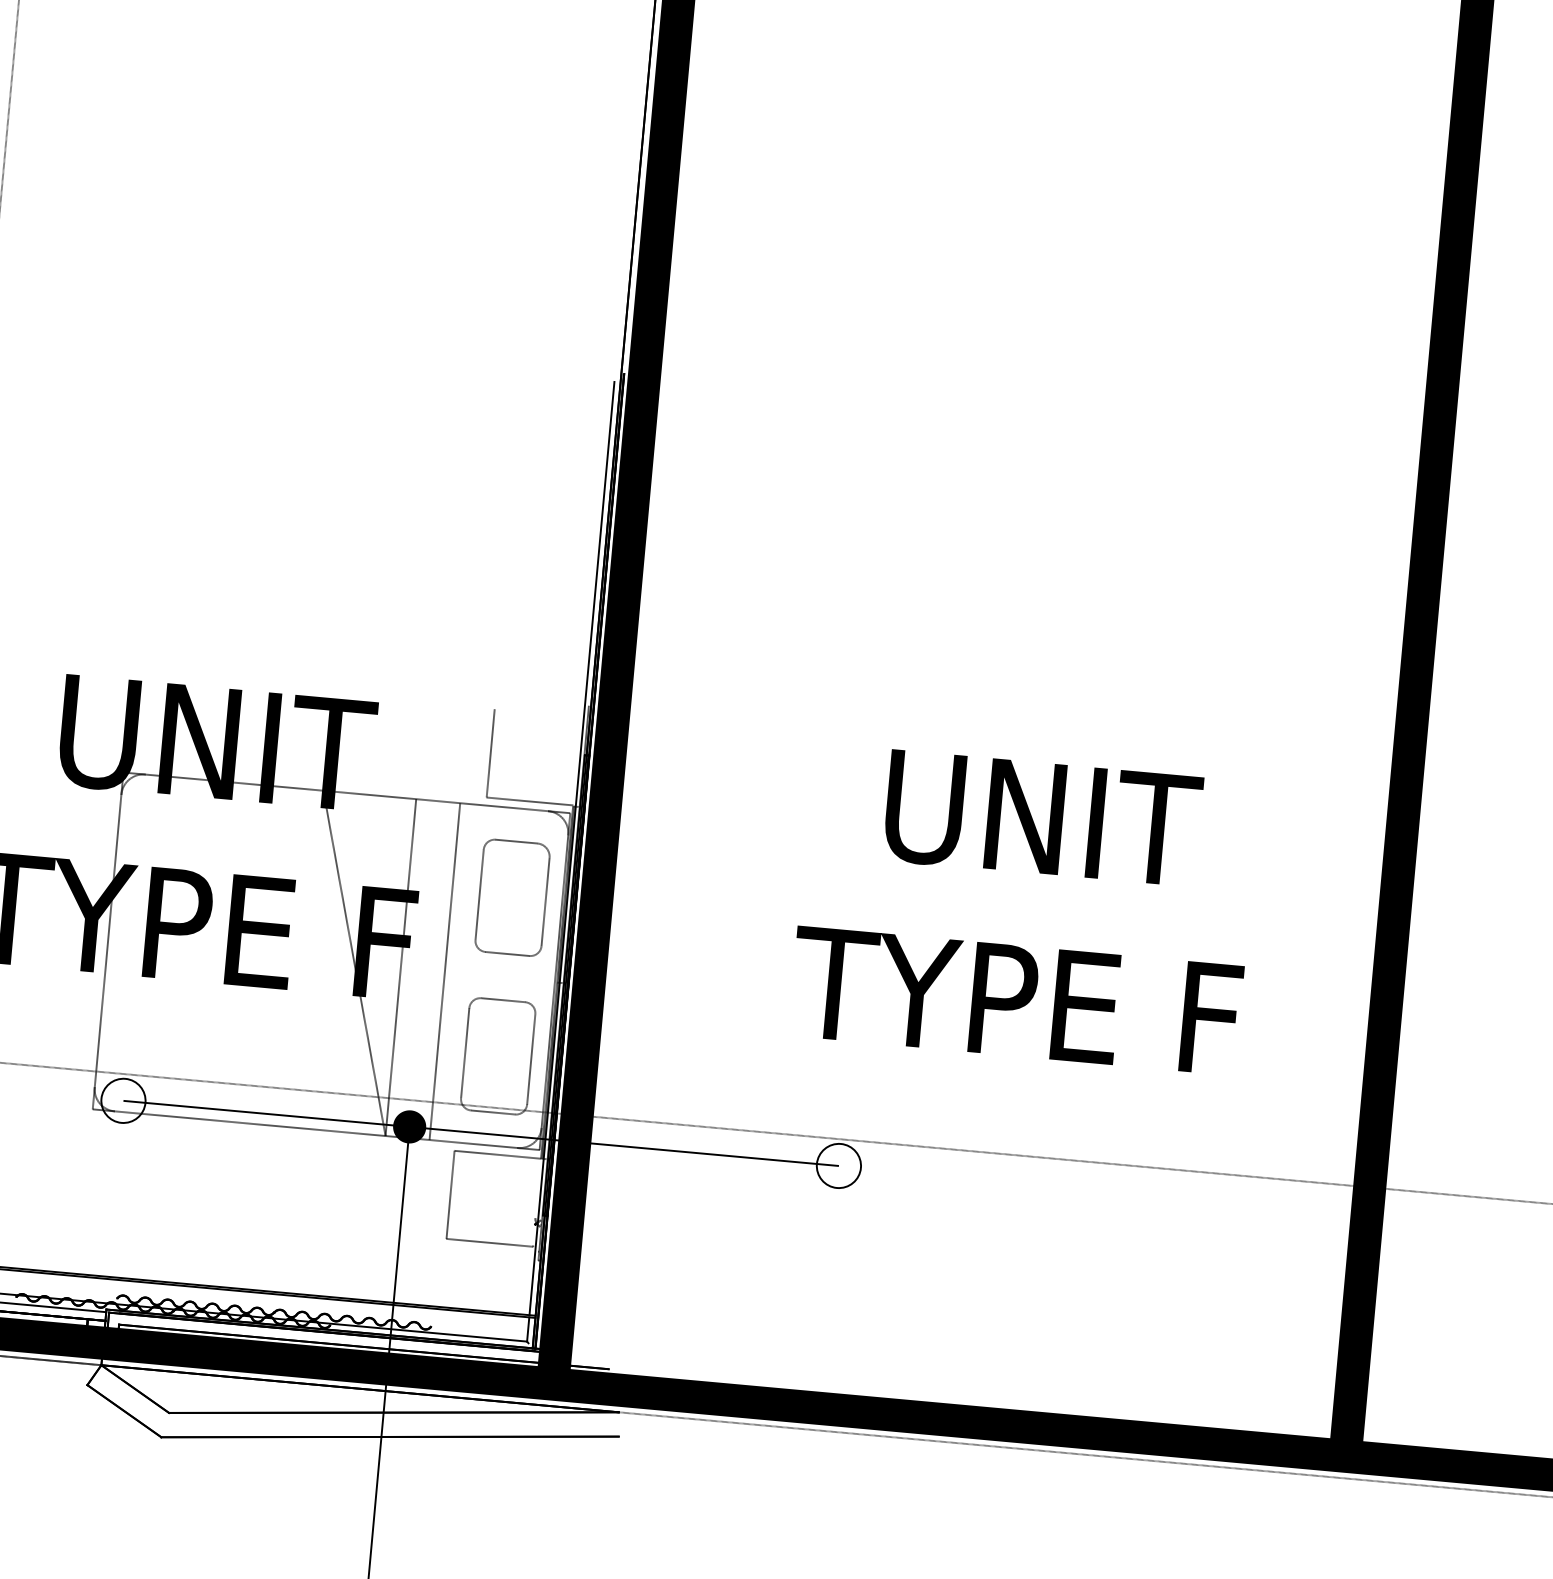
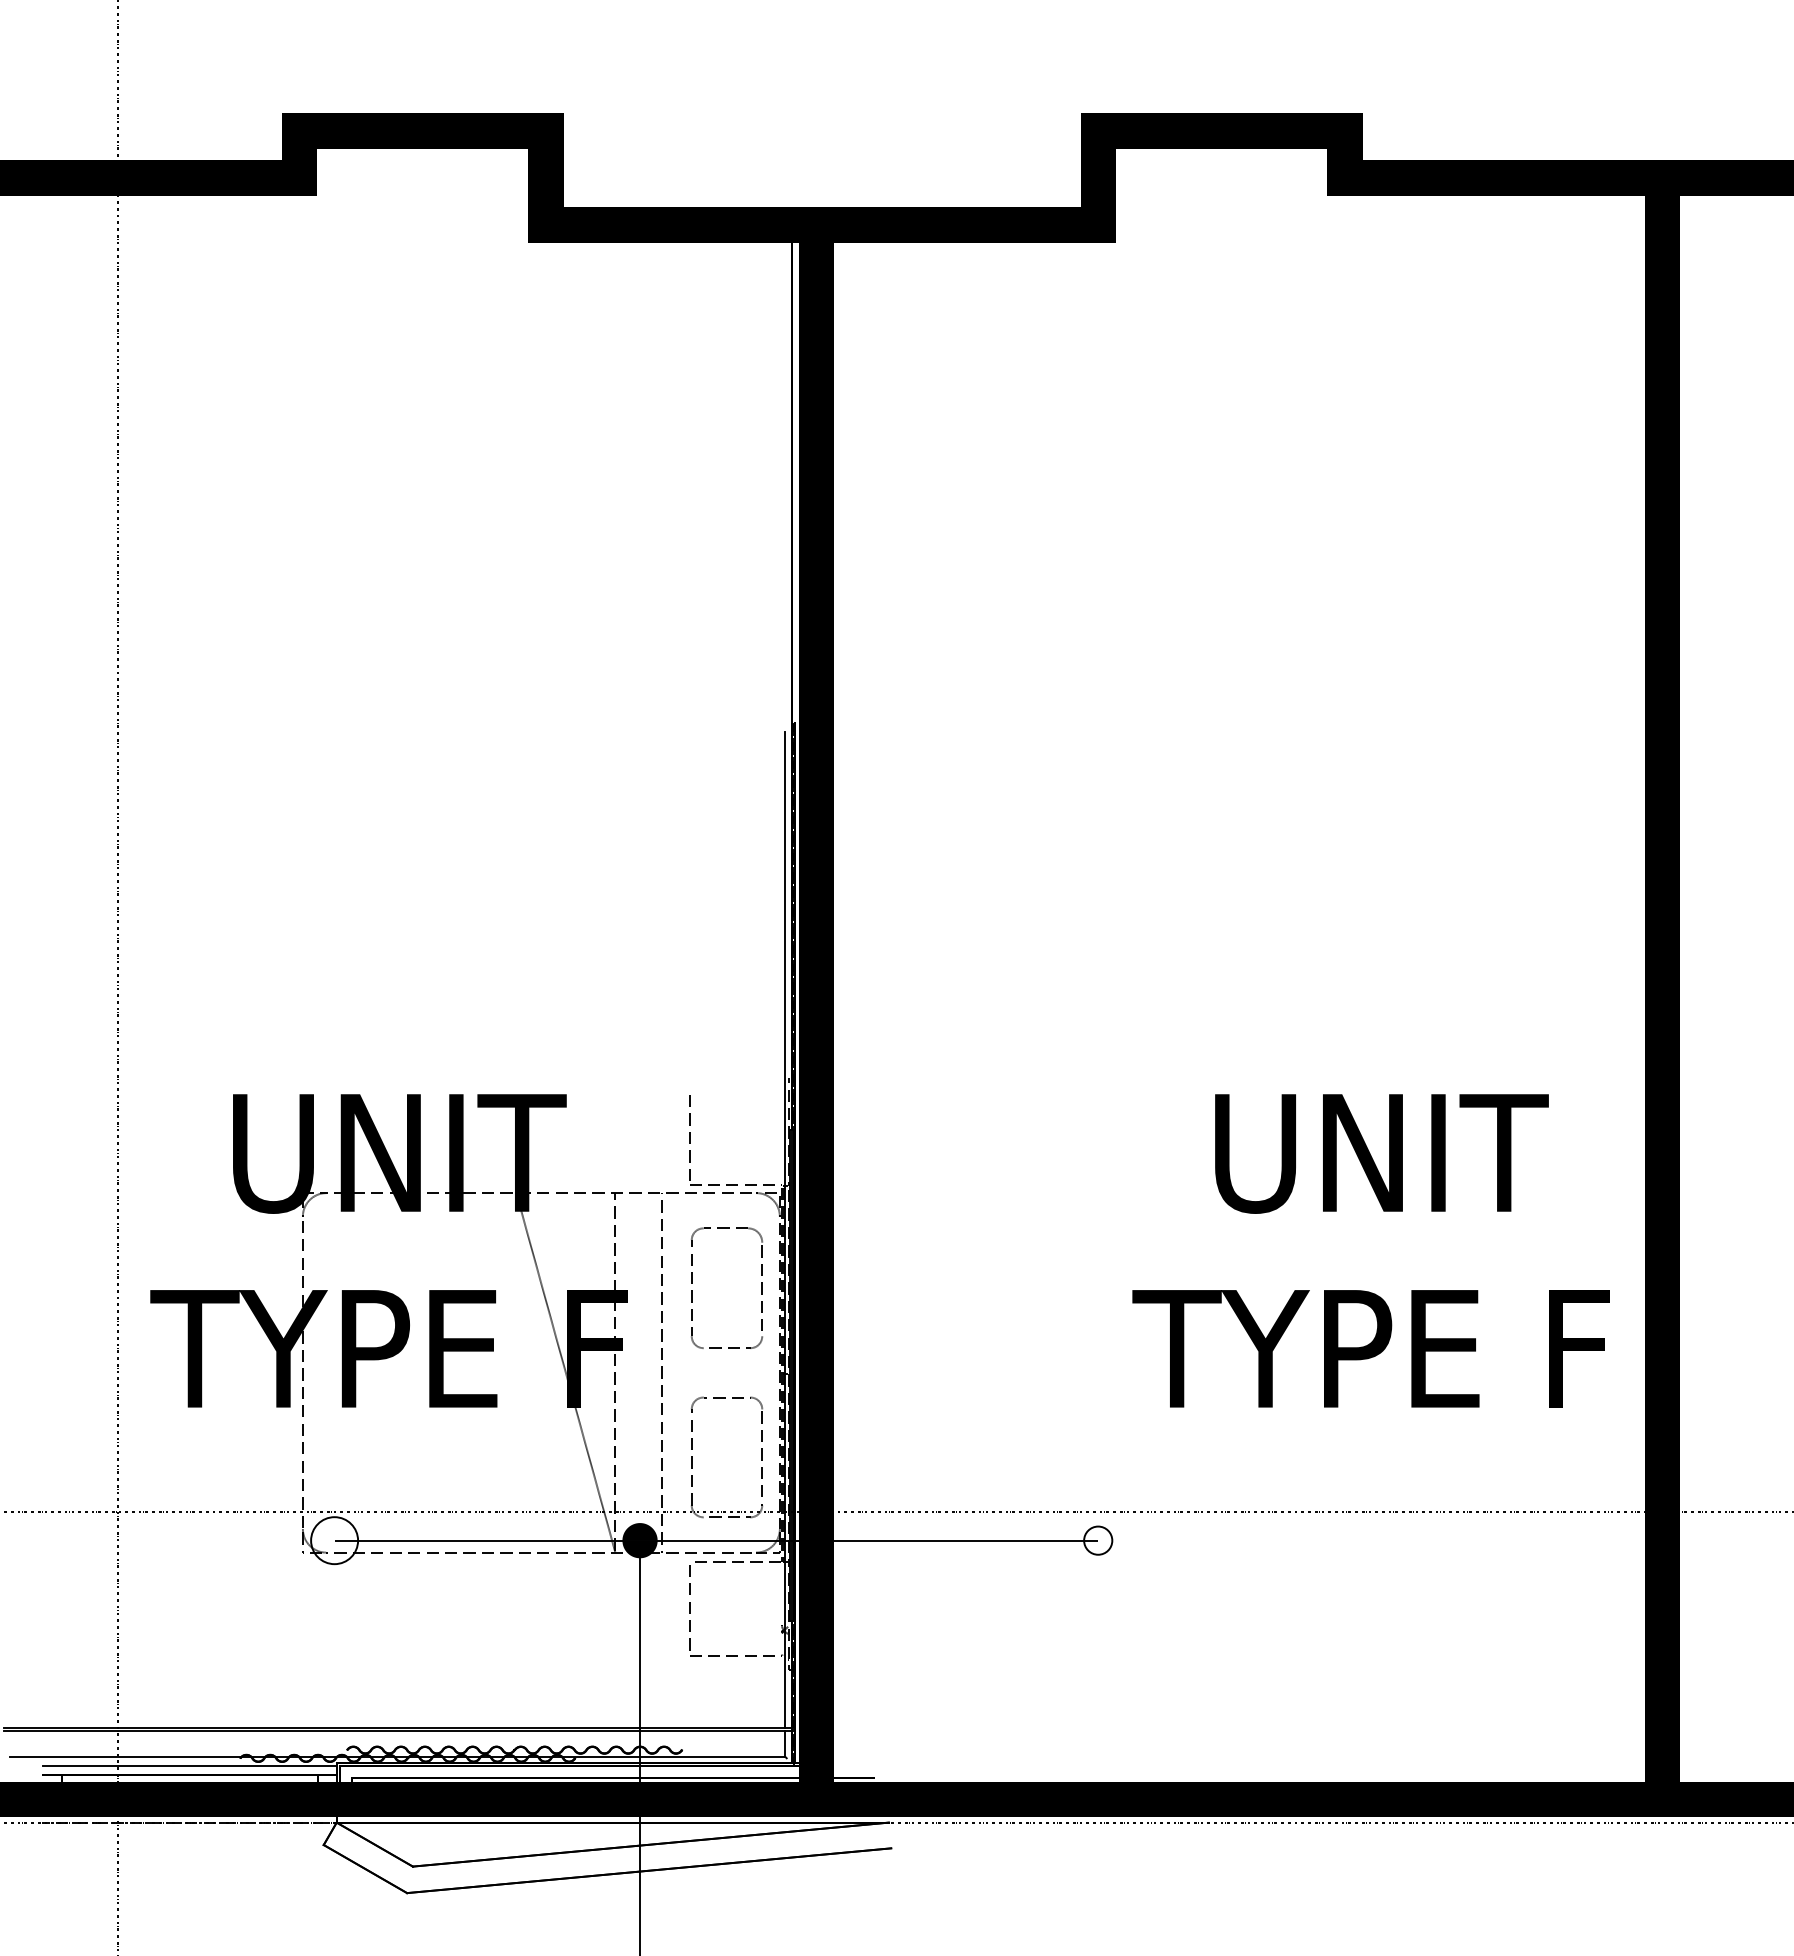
text: (1024, 908) -> (1370, 1250), moved
circle: (838, 1165) -> (1097, 1540), size x0.6

